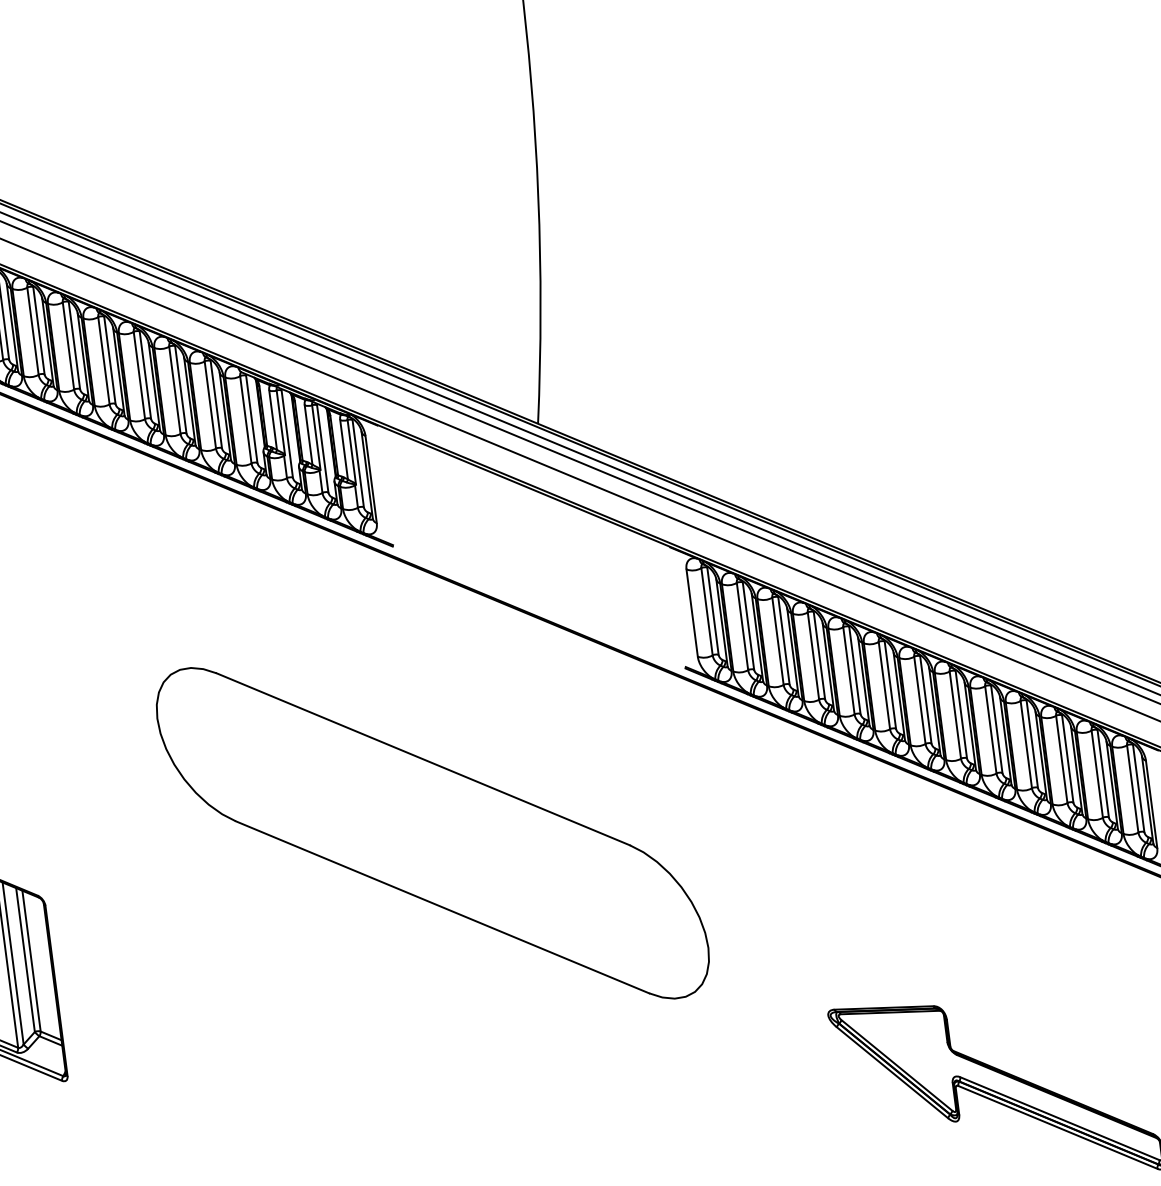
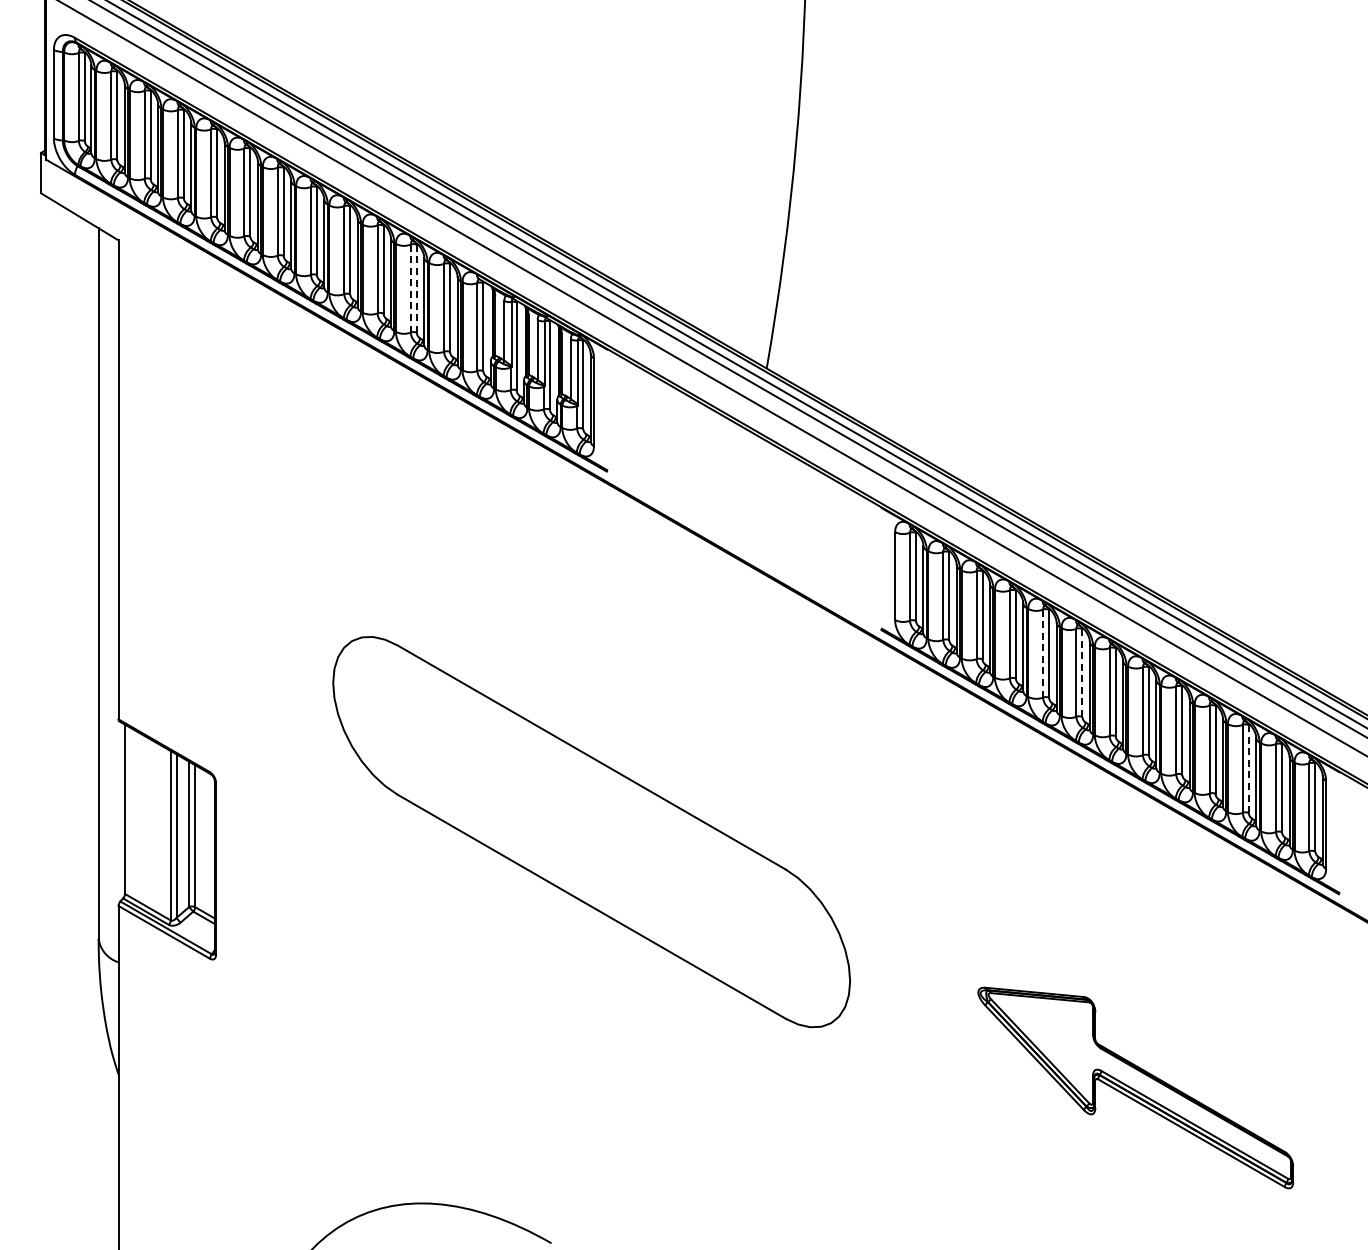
line: (180, 389) -> (416, 288), solid -> dashed
line: (174, 390) -> (410, 288), solid -> dashed
line: (849, 670) -> (1043, 653), solid -> dashed
line: (890, 685) -> (1082, 673), solid -> dashed
line: (1067, 759) -> (1248, 769), solid -> dashed
part: (432, 833) -> (591, 832), moved

